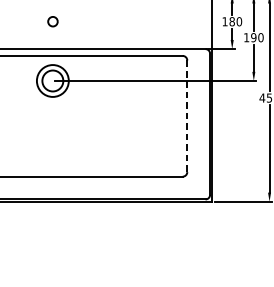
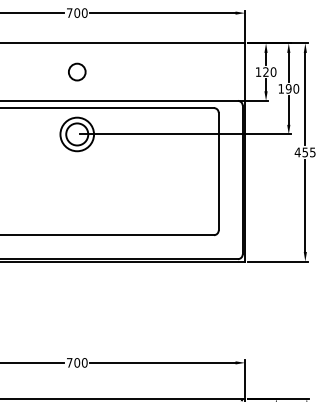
circle: (53, 21) -> (77, 71), size x1.67
text: (231, 21) -> (265, 71), 180 -> 120
line: (187, 116) -> (218, 171), dashed -> solid

